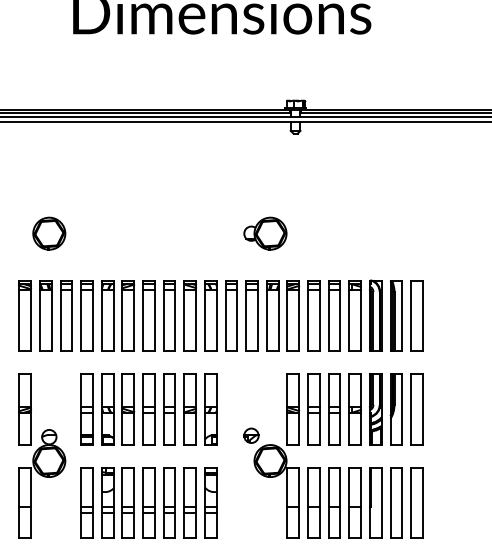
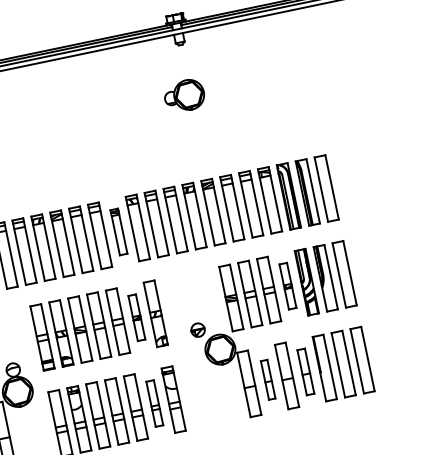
part: (265, 233) -> (184, 95), moved
part: (189, 315) -> (118, 231), size x0.7
part: (189, 409) -> (136, 317), size x0.7
part: (354, 409) -> (287, 286), size x0.7
part: (189, 502) -> (154, 403), size x0.7
part: (313, 502) -> (267, 379), size x0.6
part: (354, 502) -> (305, 371), size x0.7

